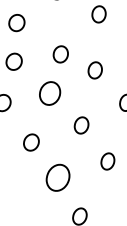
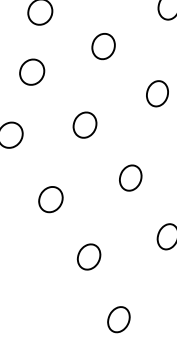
part: (60, 54) -> (103, 46), moved
part: (50, 93) -> (85, 125), size x0.71
part: (58, 177) -> (89, 256), size x0.62

